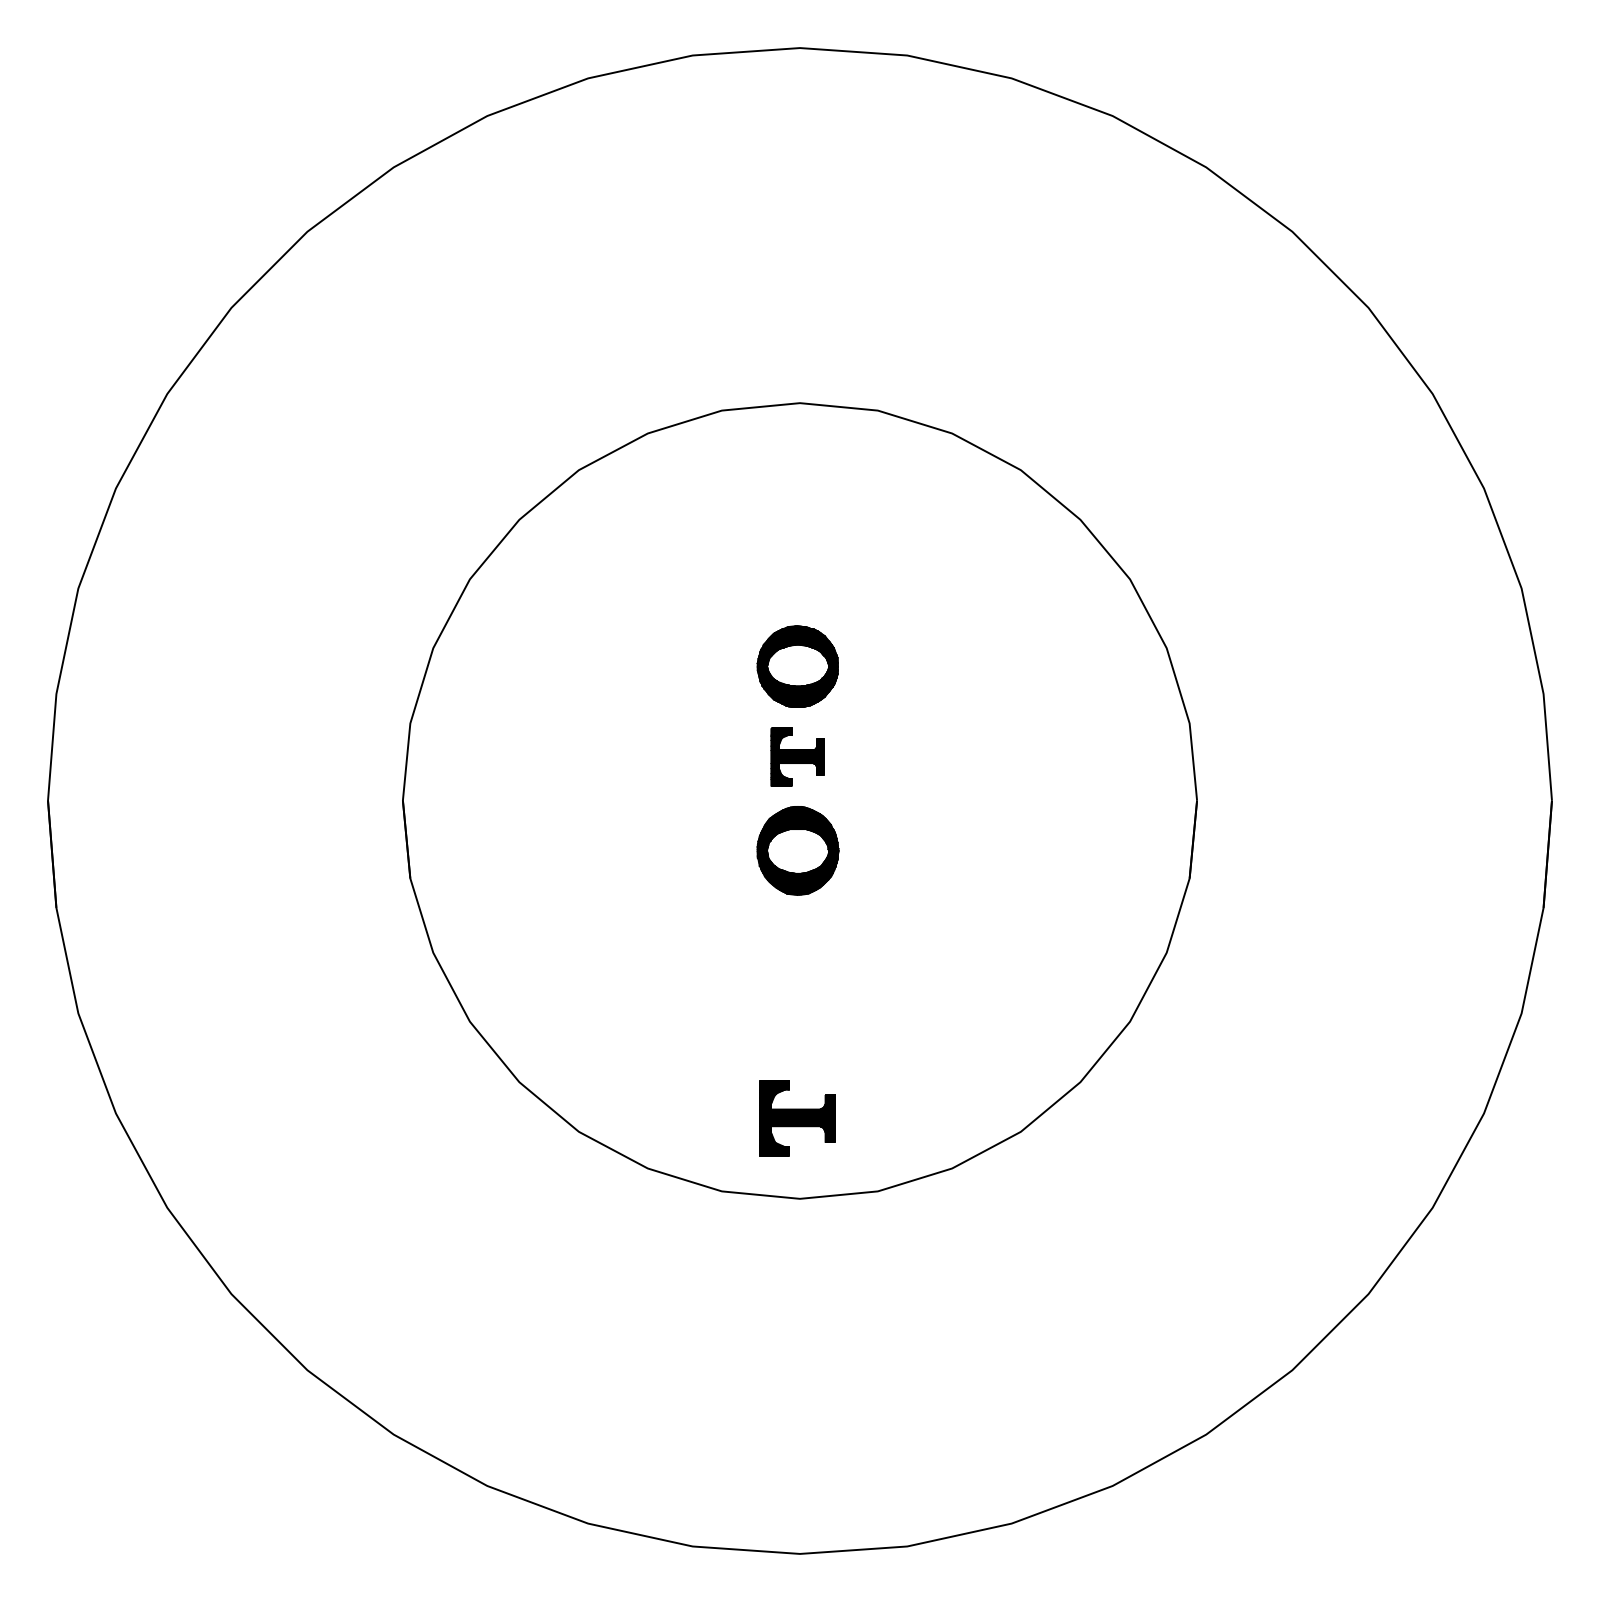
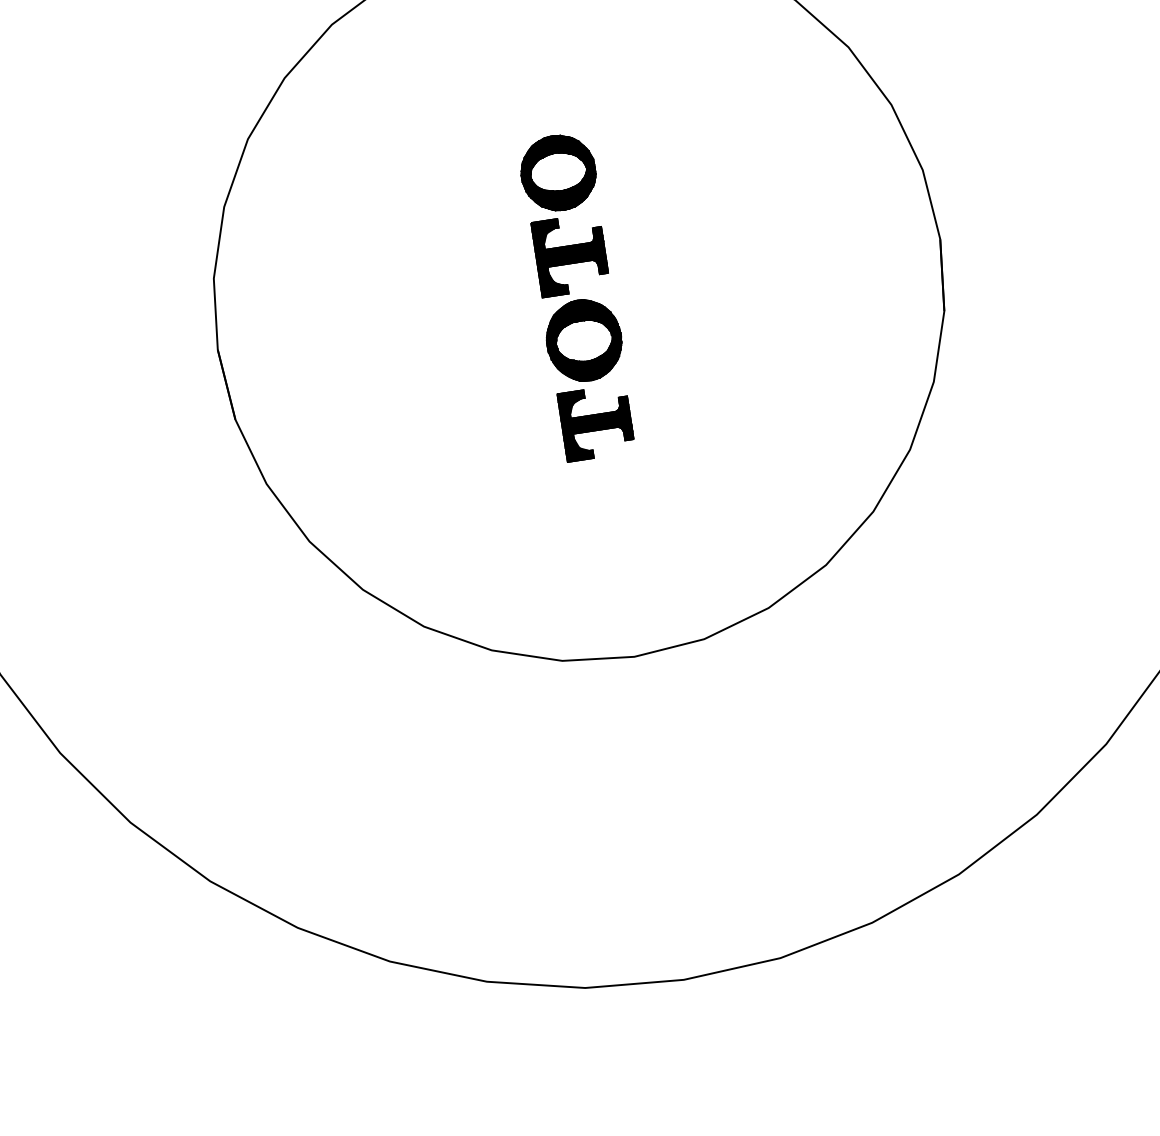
part: (797, 756) -> (570, 254), size x1.43
part: (797, 1118) -> (596, 423), moved

